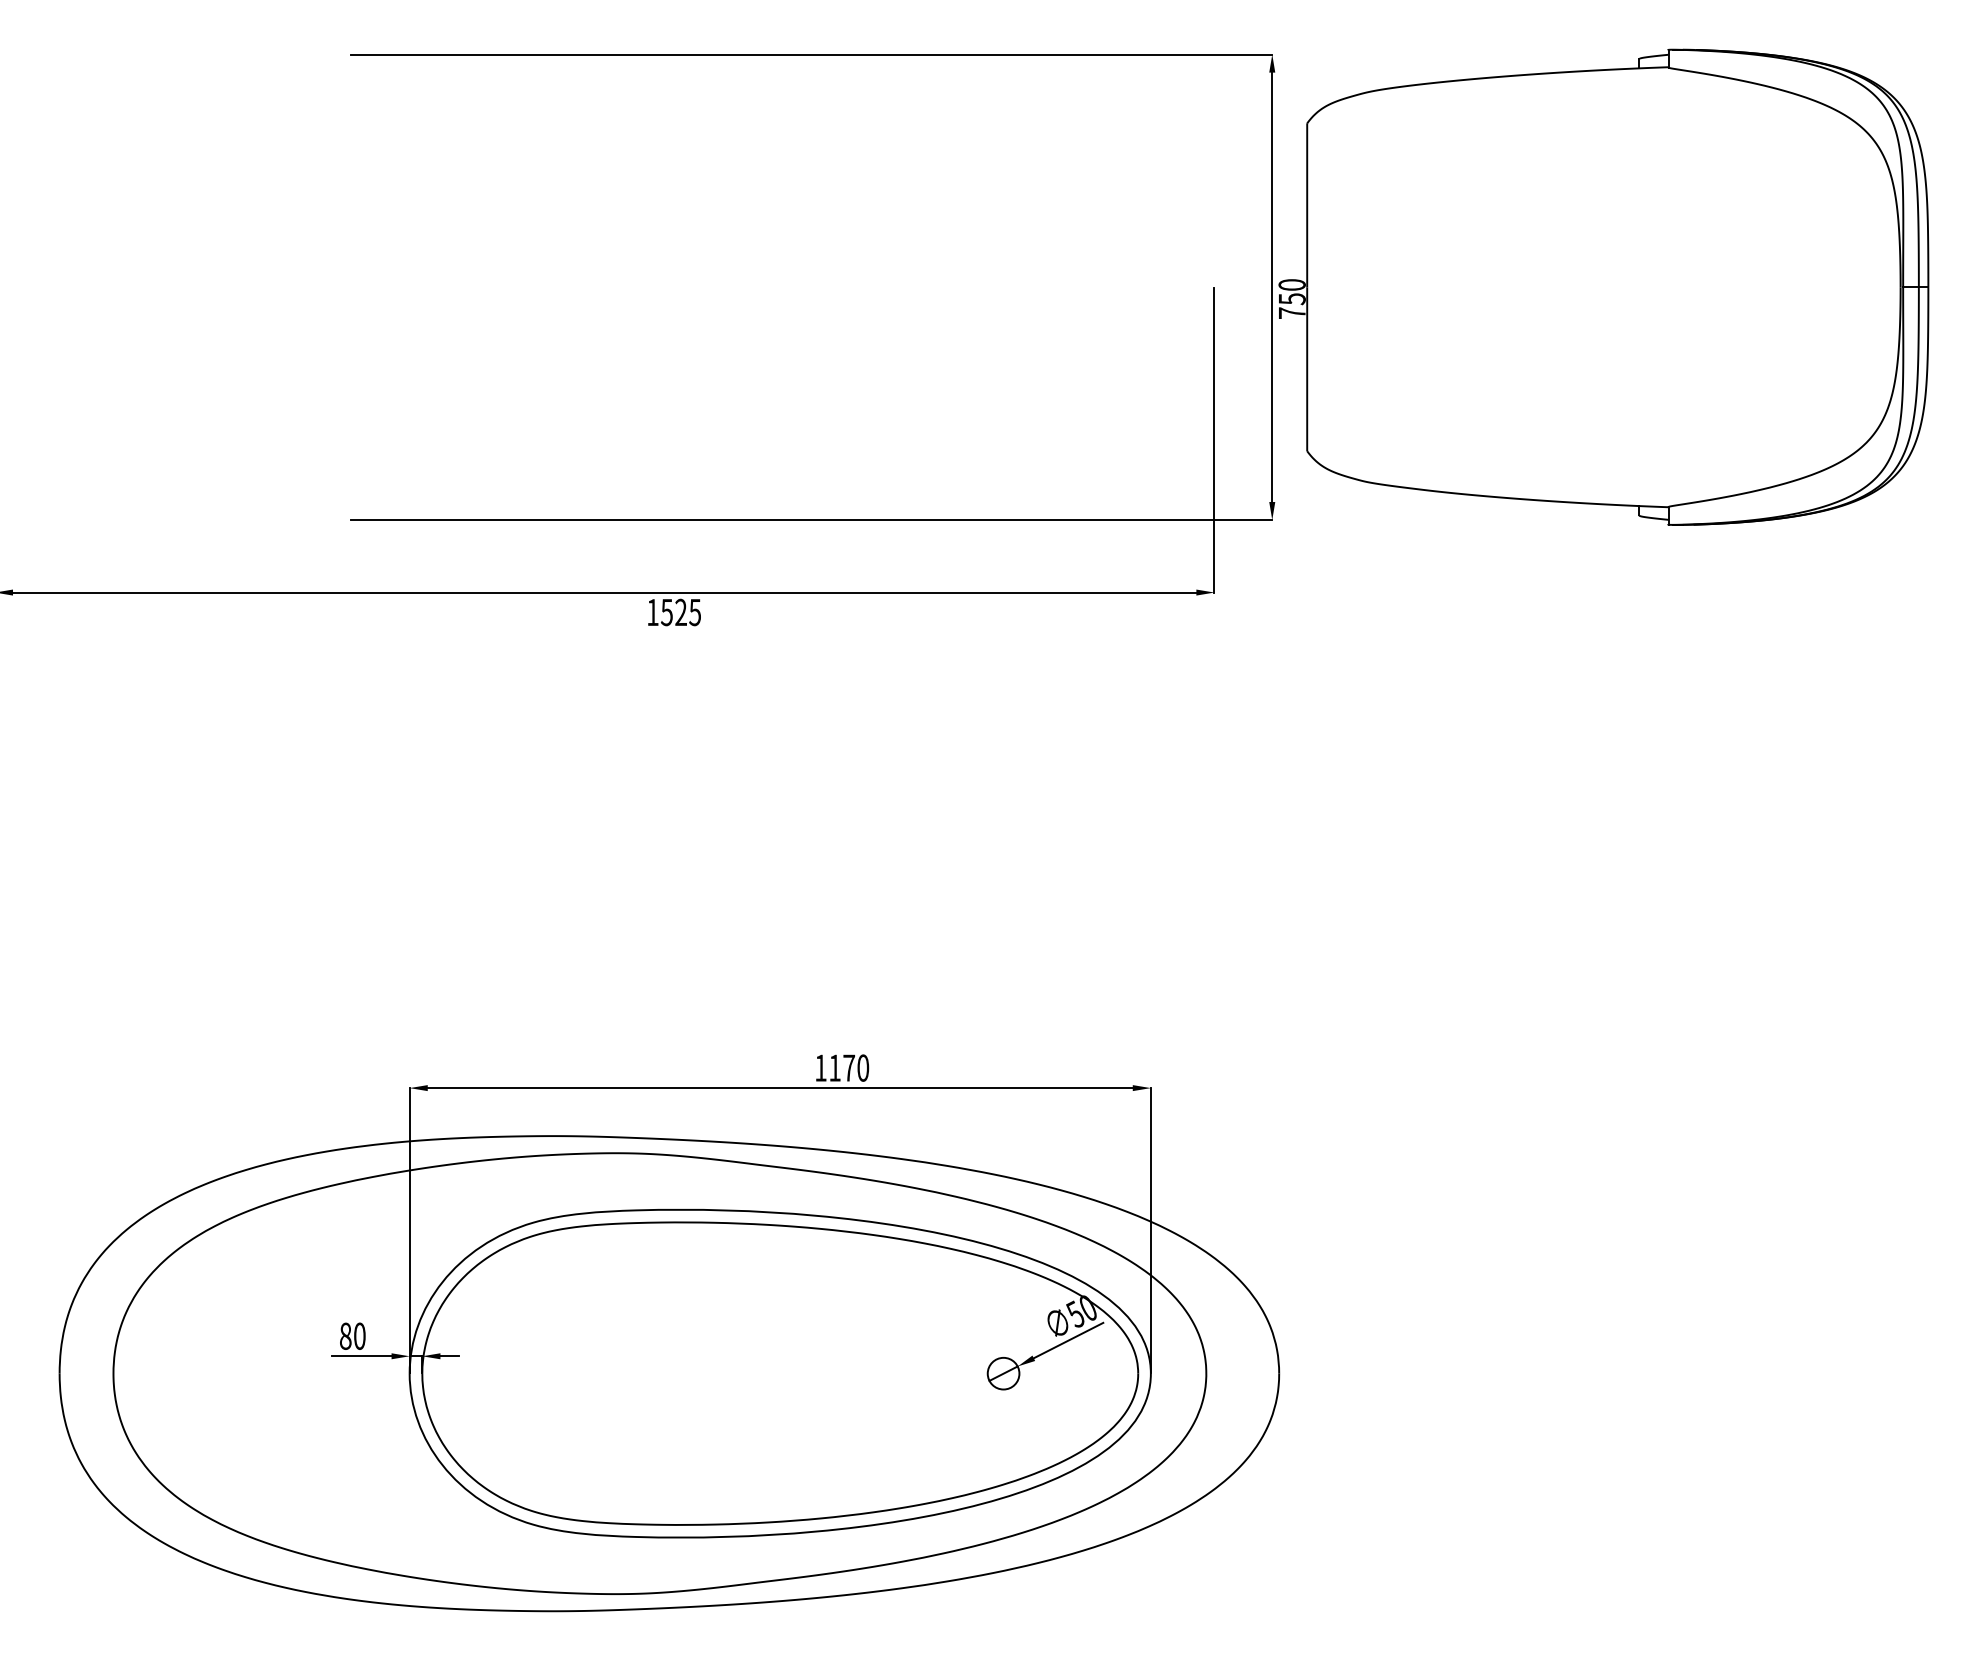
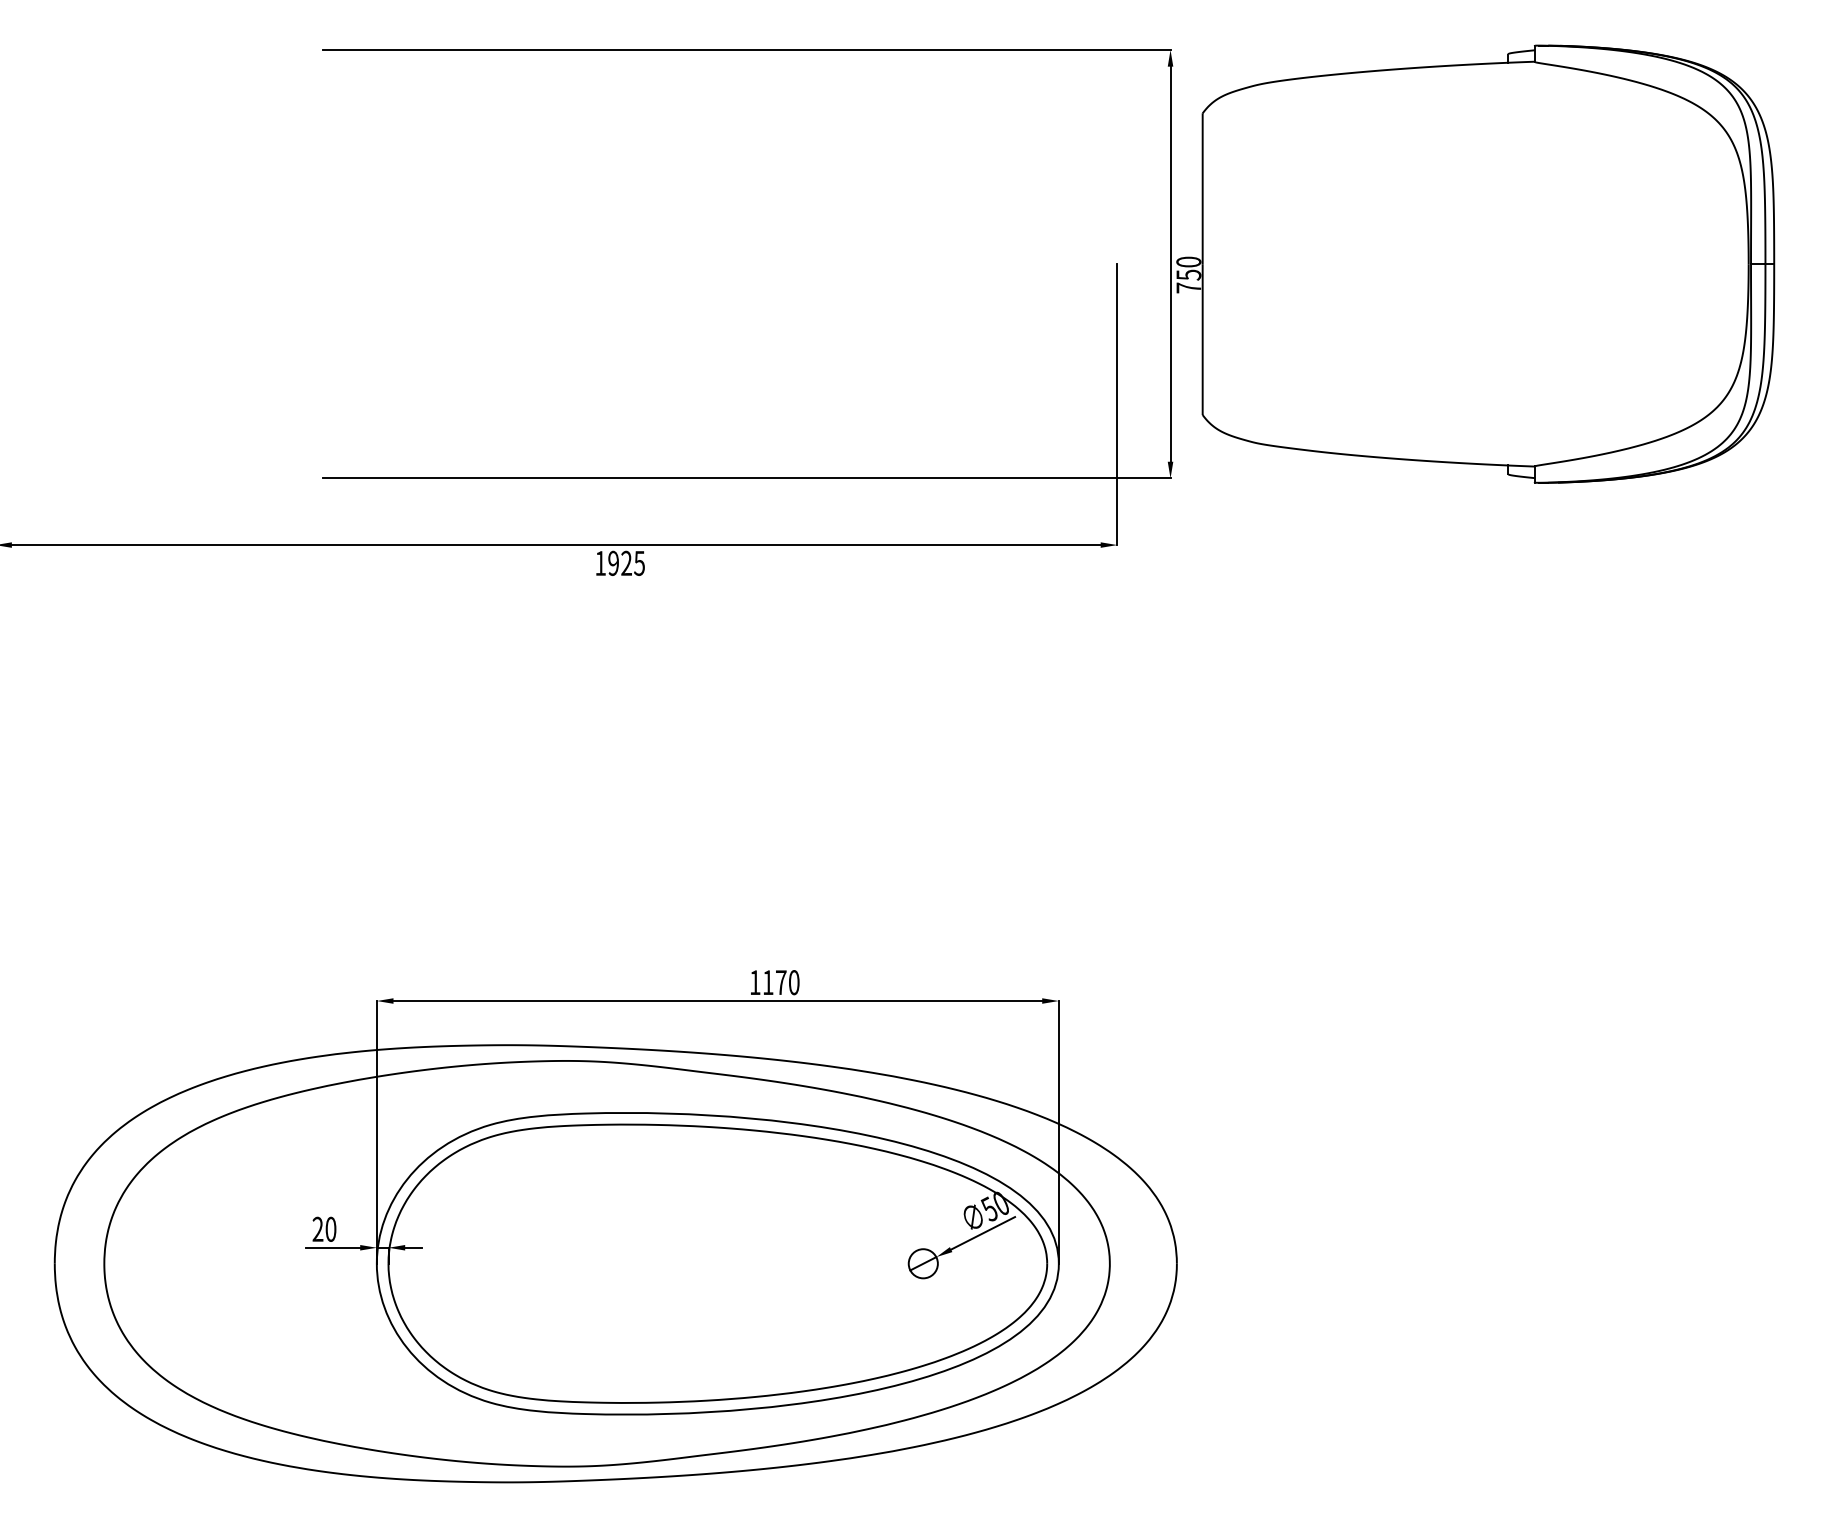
text: (666, 612) -> (613, 563), 1525 -> 1925
text: (345, 1335) -> (317, 1228), 80 -> 20

